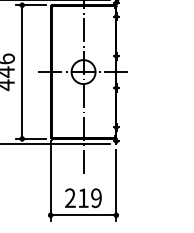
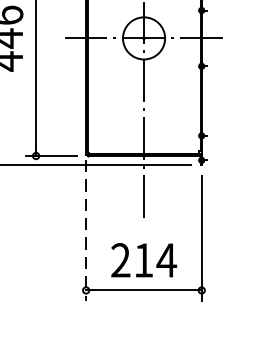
line: (50, 181) -> (85, 230), solid -> dashed
text: (96, 198) -> (166, 260), 219 -> 214

